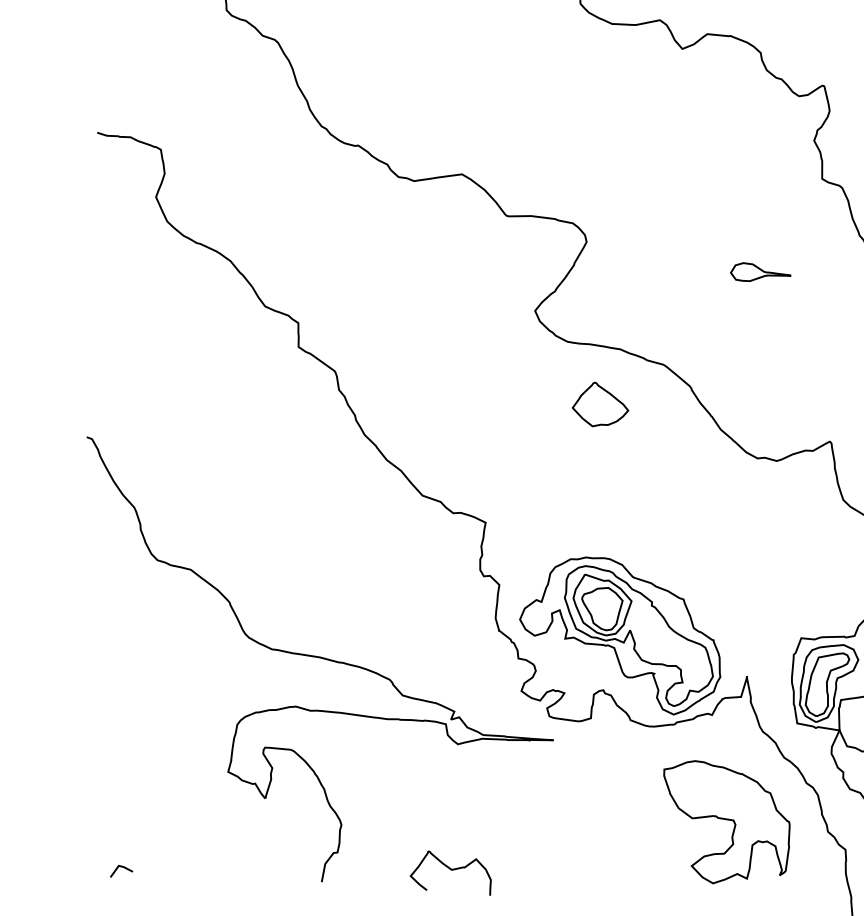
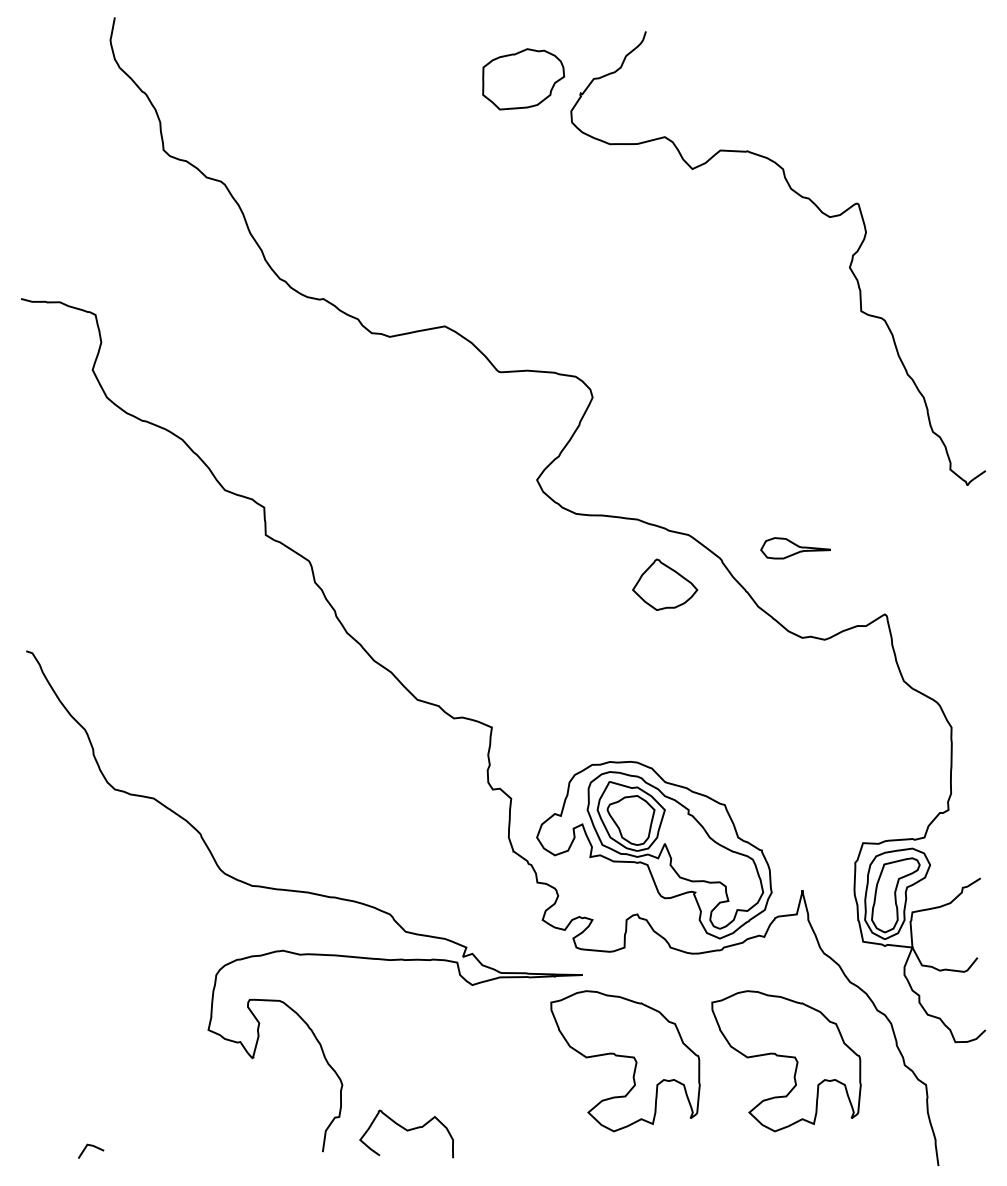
part: (760, 273) -> (795, 548), moved
part: (601, 404) -> (665, 584), moved
part: (586, 816) -> (625, 1061), added
curve: (451, 870) -> (406, 1131), moved

